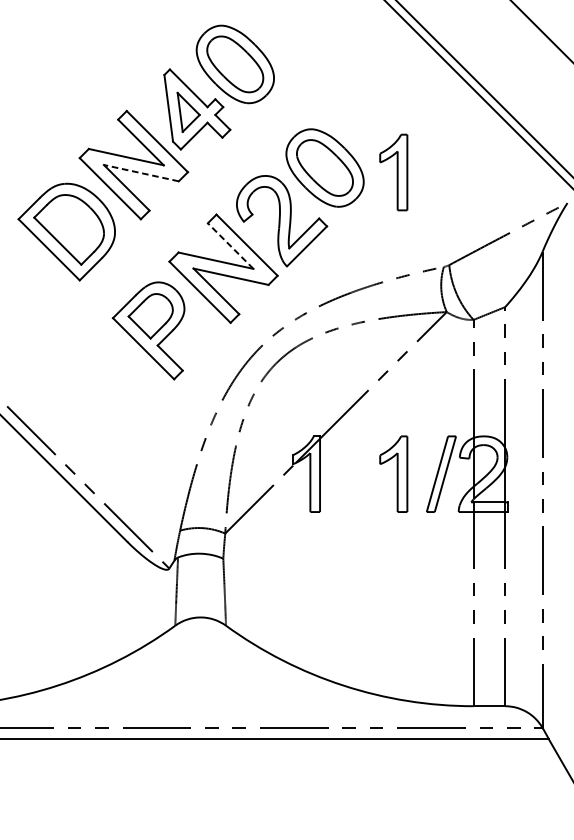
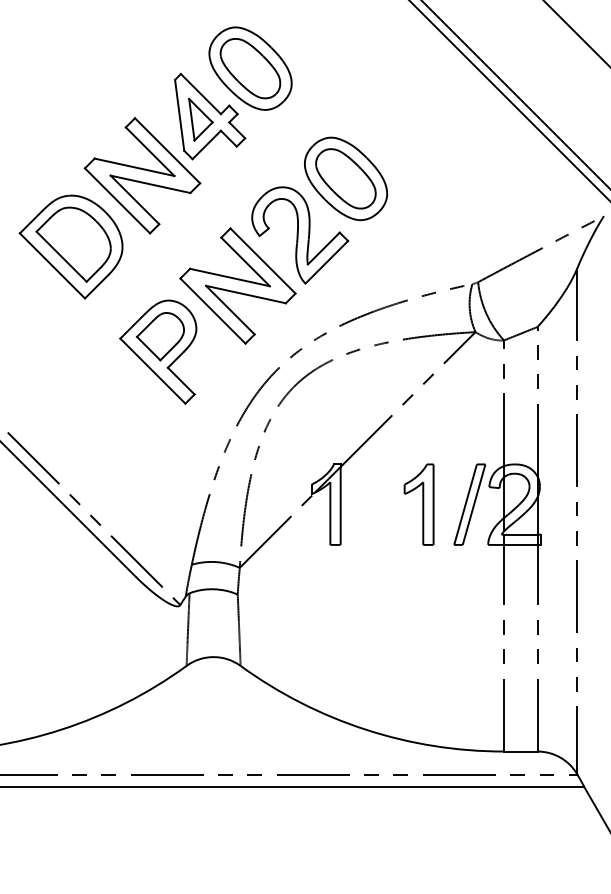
part: (393, 172) -> (418, 183), removed
line: (141, 173) -> (150, 184), dashed -> solid
line: (230, 245) -> (245, 261), dashed -> solid

